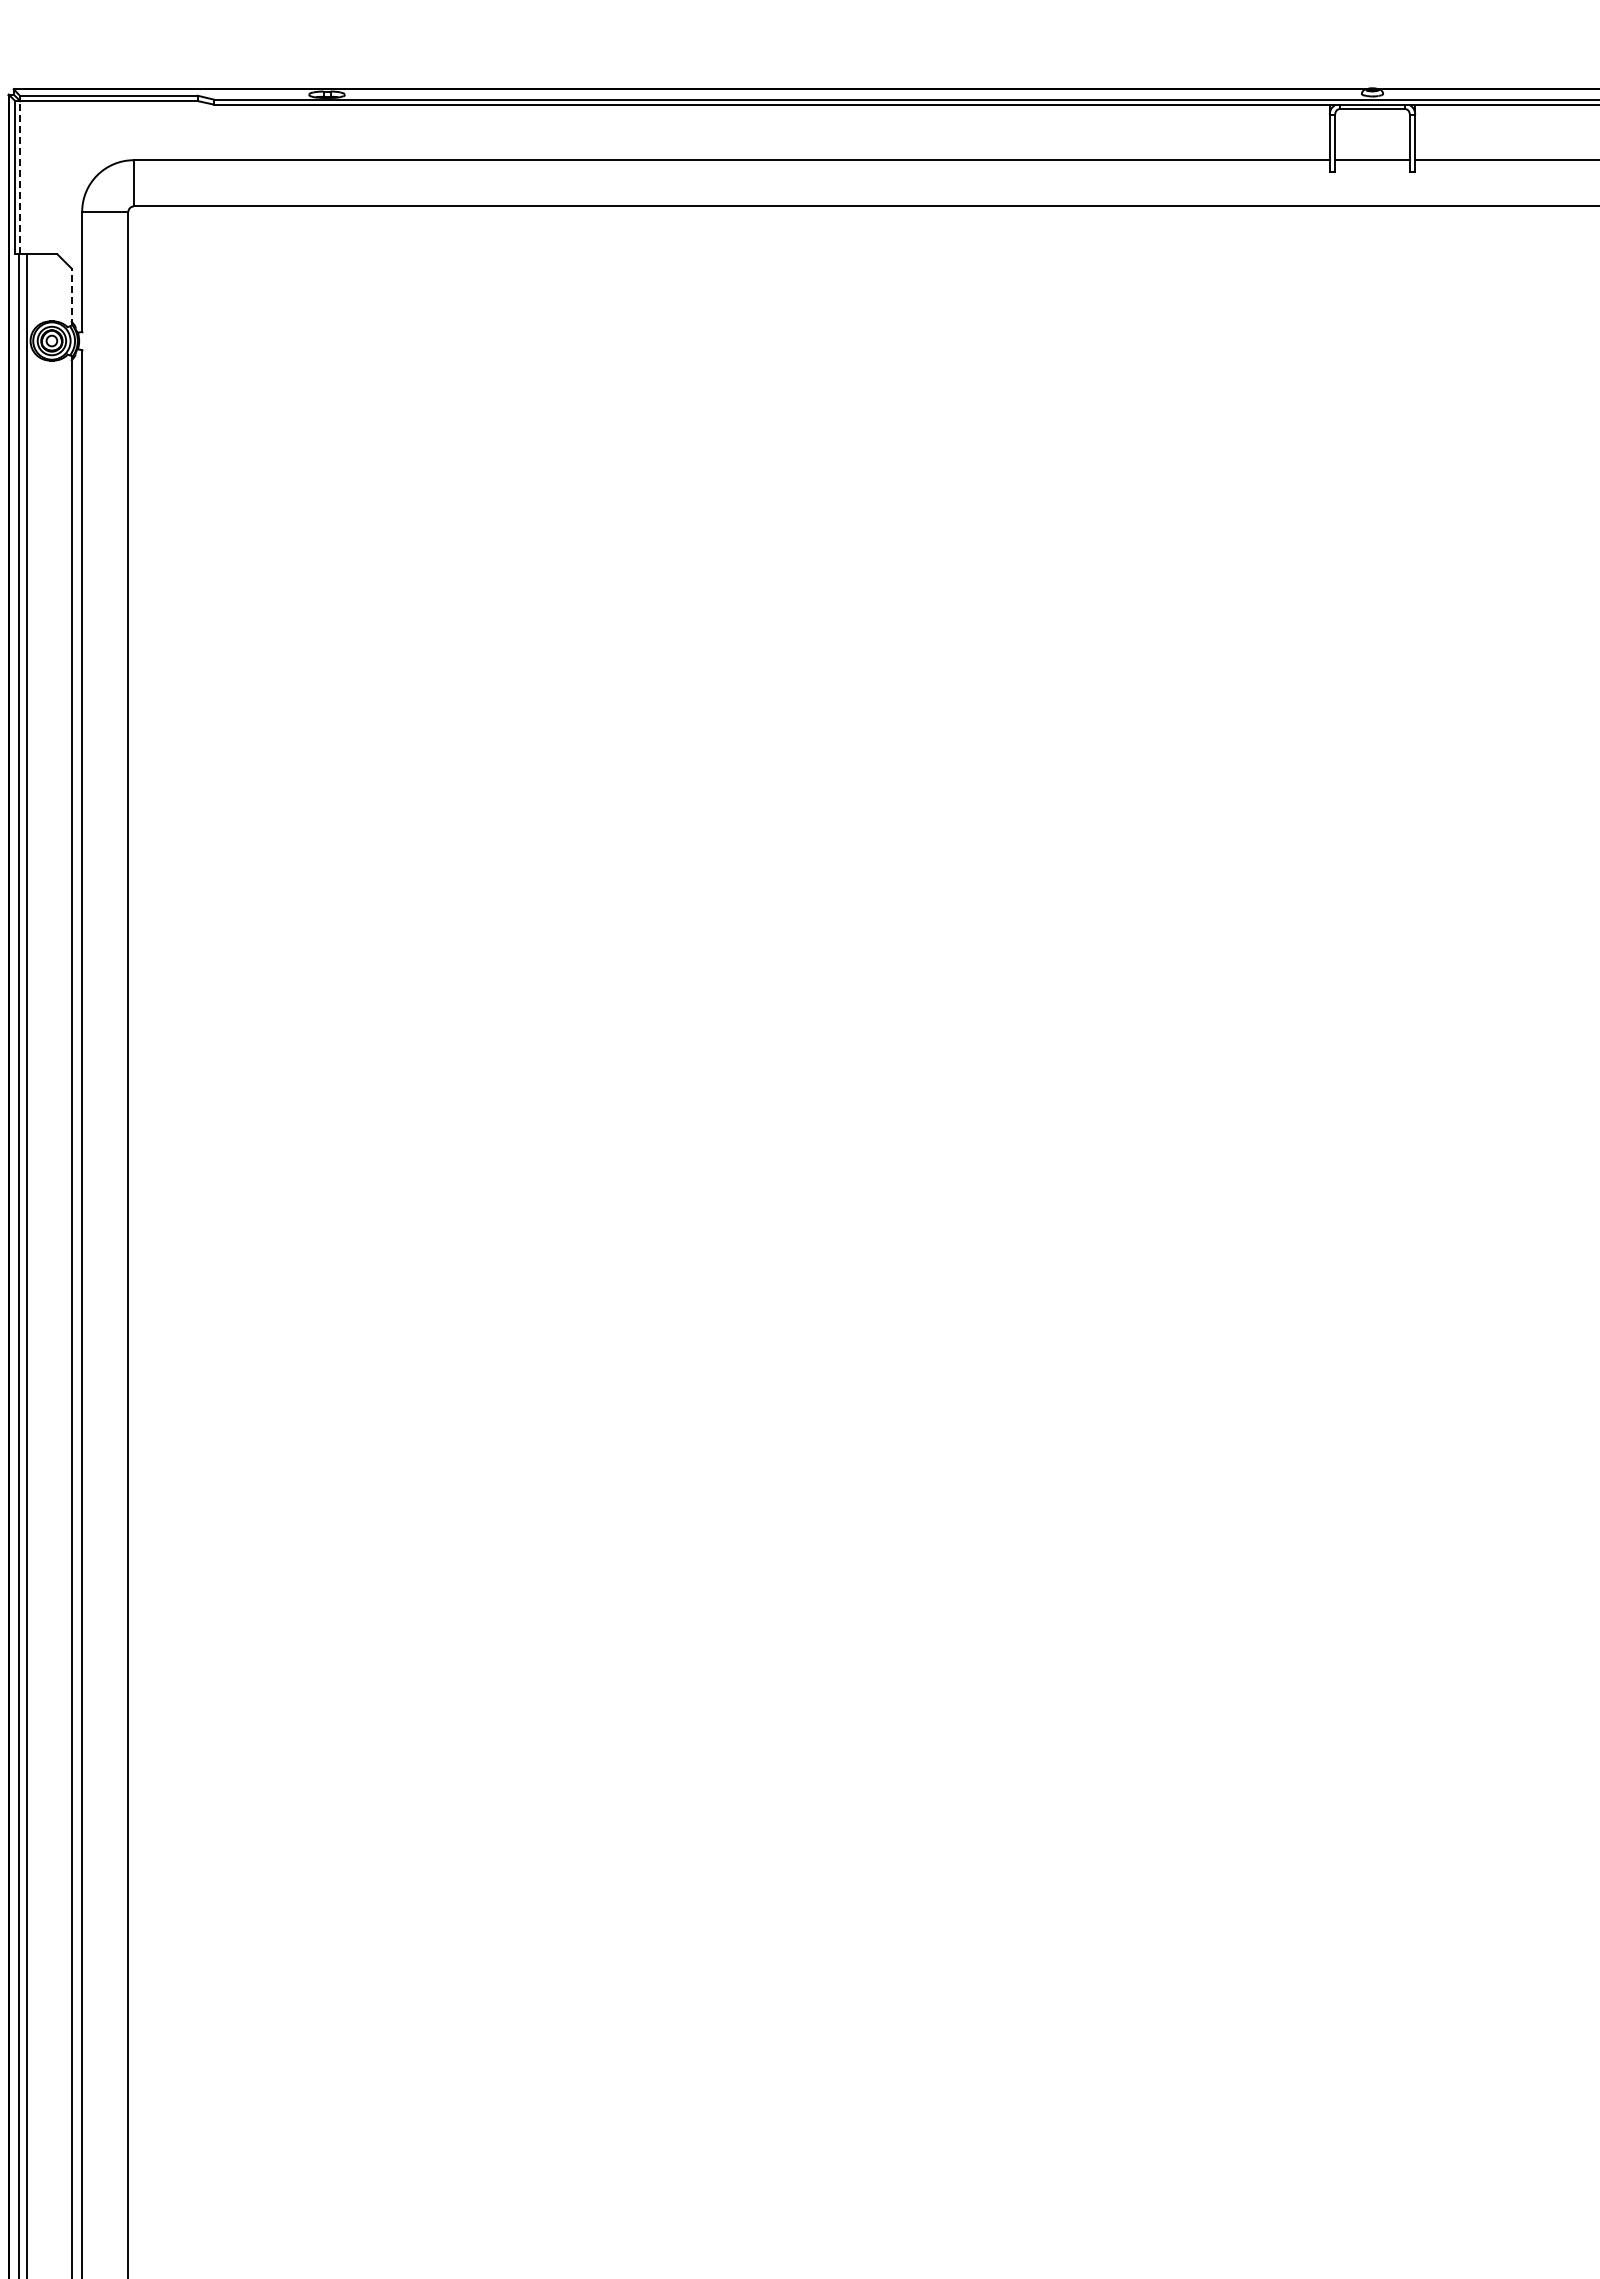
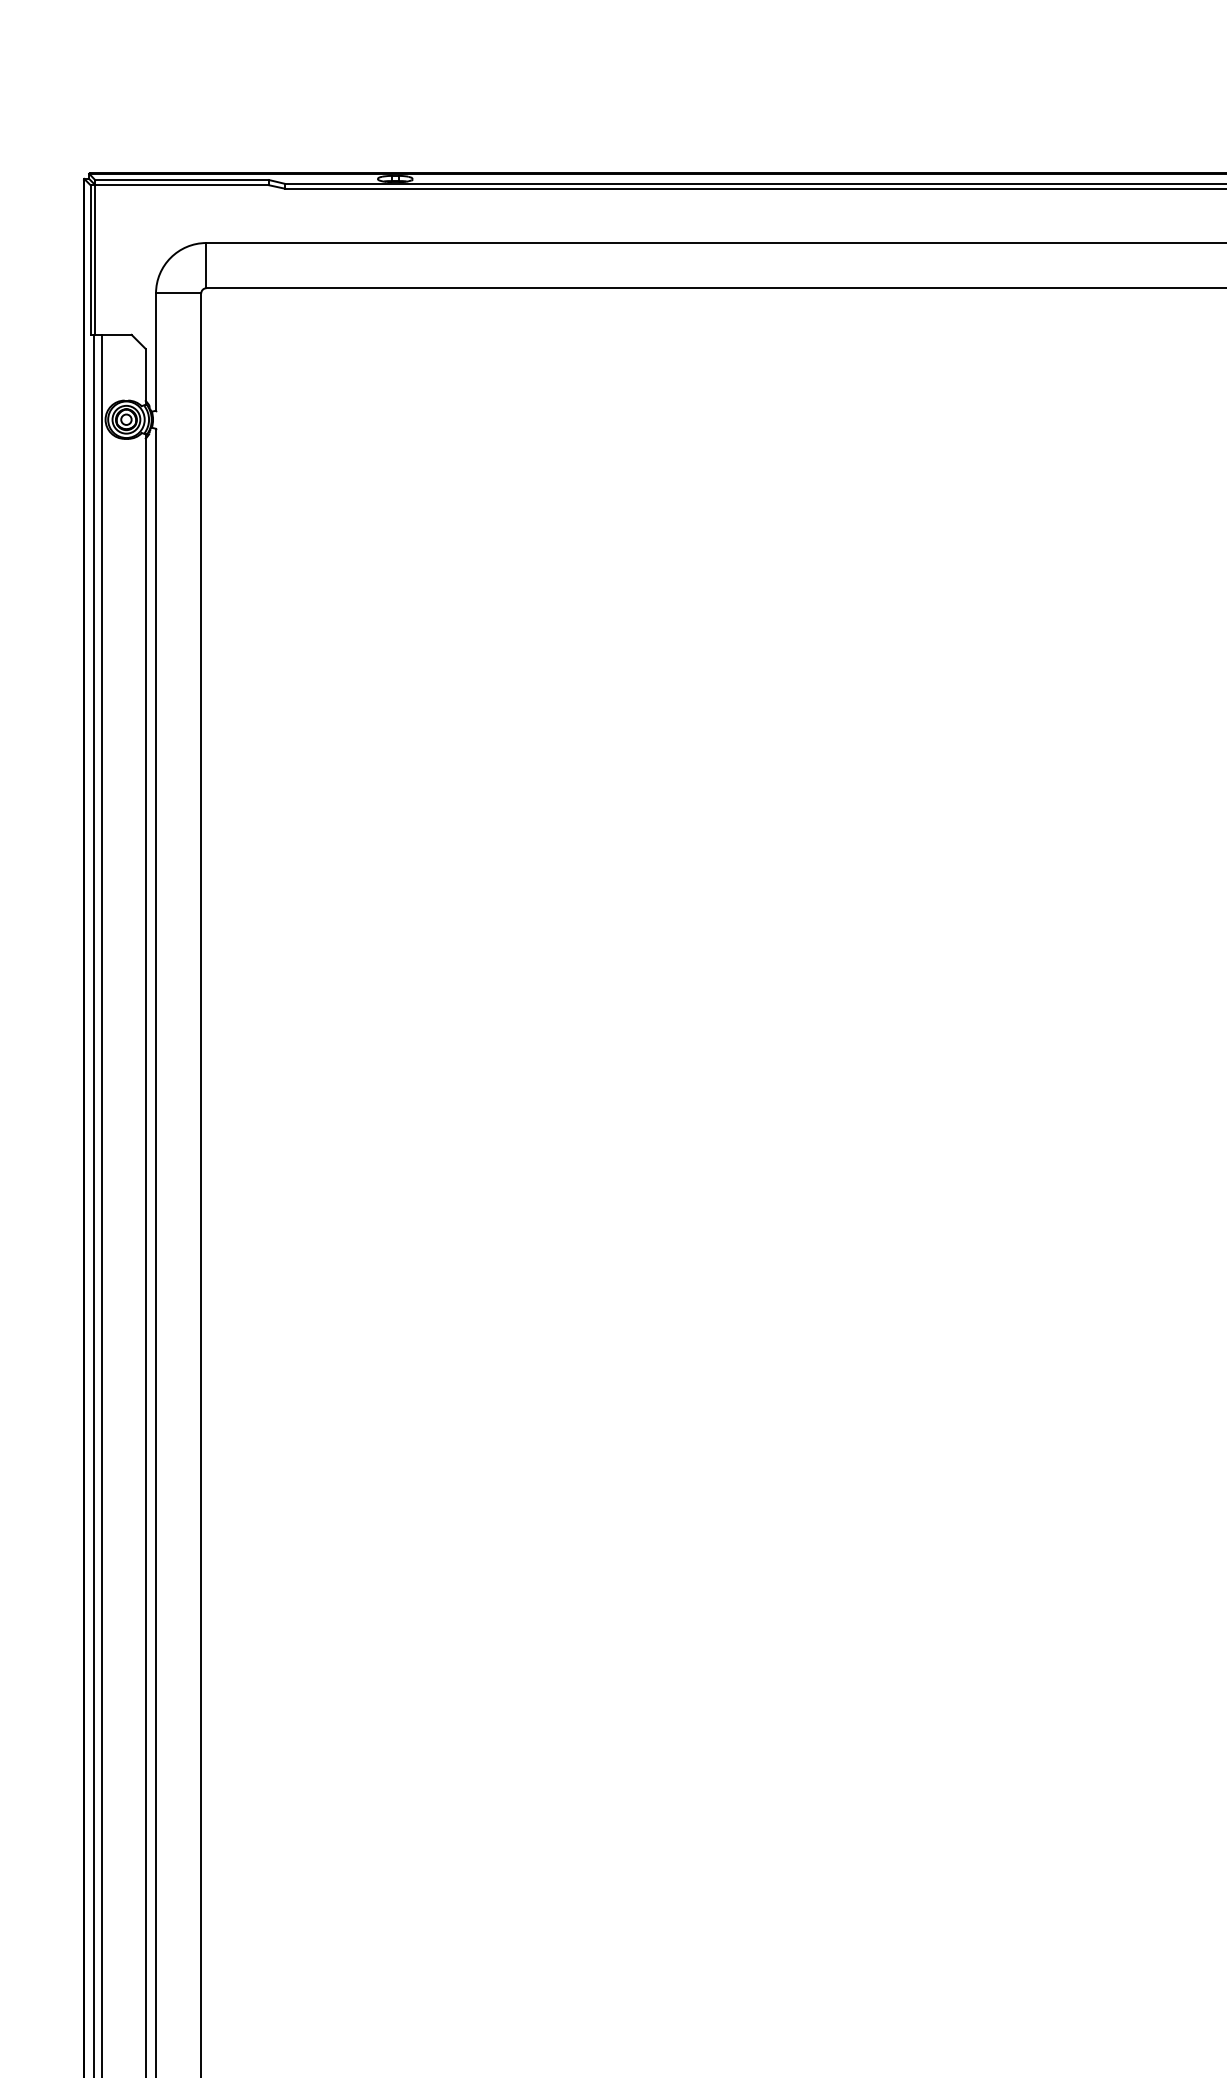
line: (20, 177) -> (95, 259), dashed -> solid
line: (71, 297) -> (145, 377), dashed -> solid

